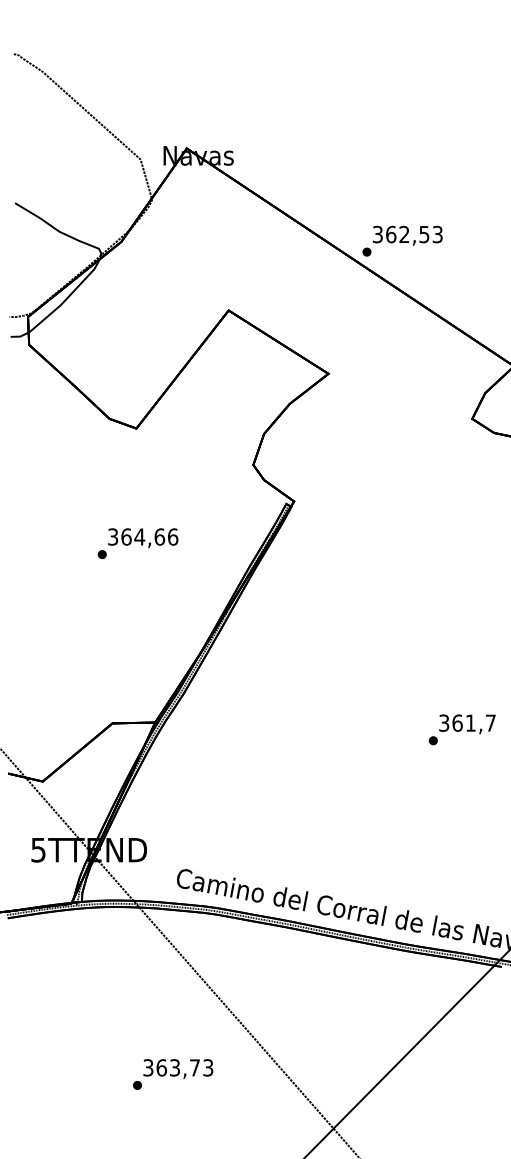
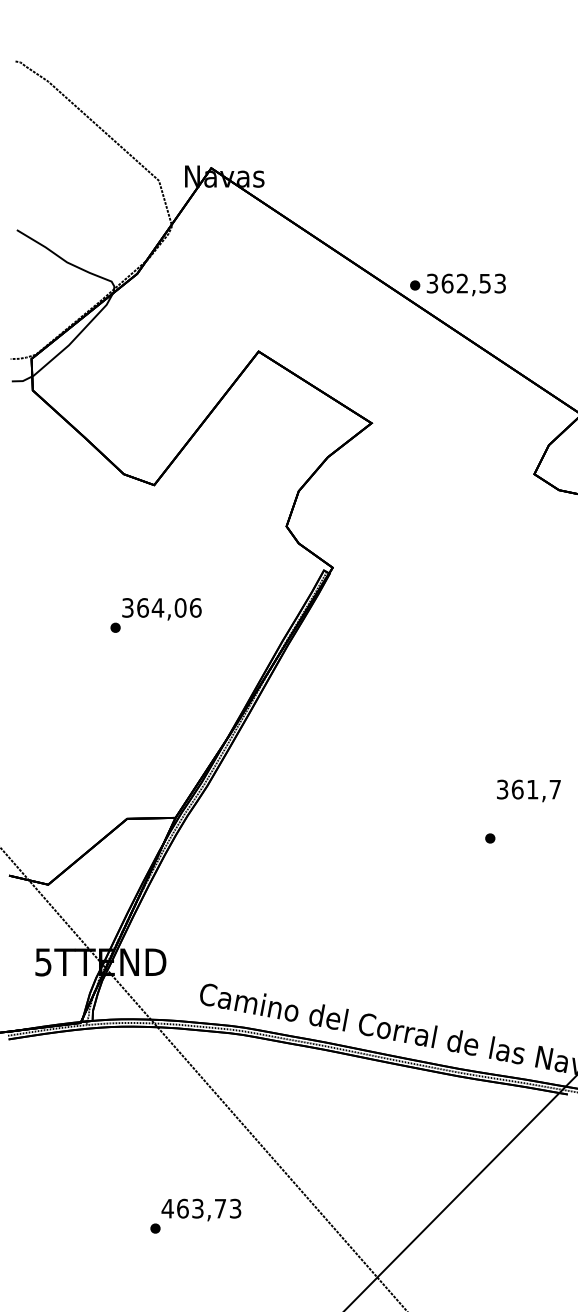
text: (407, 235) -> (465, 284), moved
text: (159, 536) -> (180, 607), 364,66 -> 364,06
text: (467, 723) -> (528, 790), moved
text: (148, 1067) -> (167, 1208), 363,73 -> 463,73

